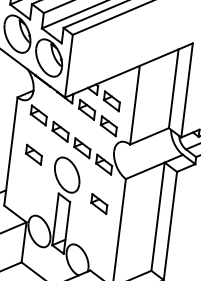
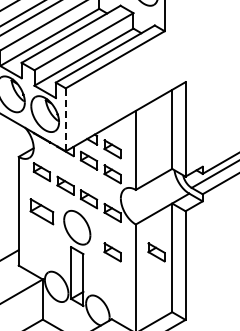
line: (68, 65) -> (65, 119), solid -> dashed
part: (33, 154) -> (41, 211), size x1.4
part: (143, 209) -> (156, 252), added

